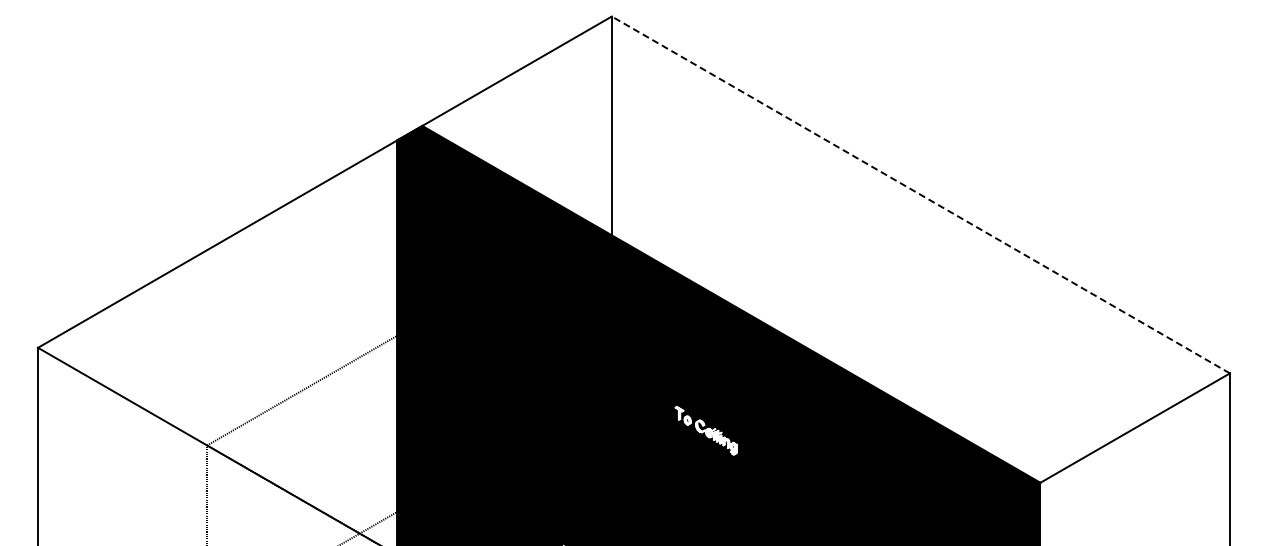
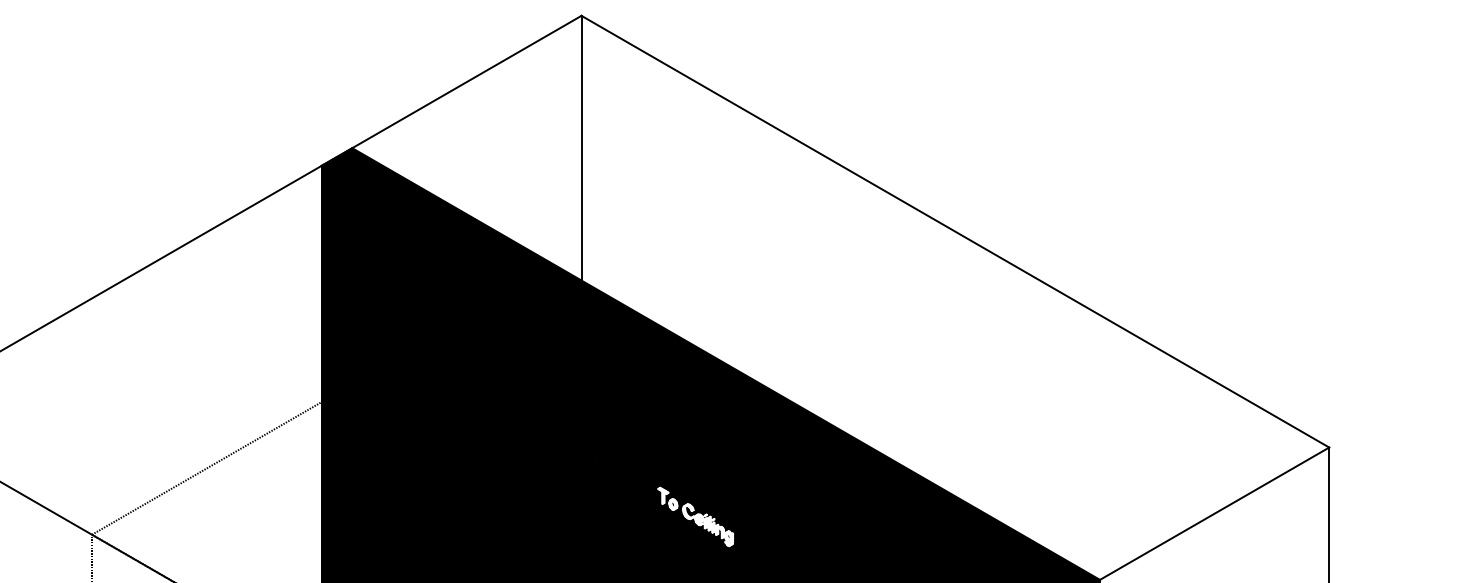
line: (920, 194) -> (954, 231), dashed -> solid

